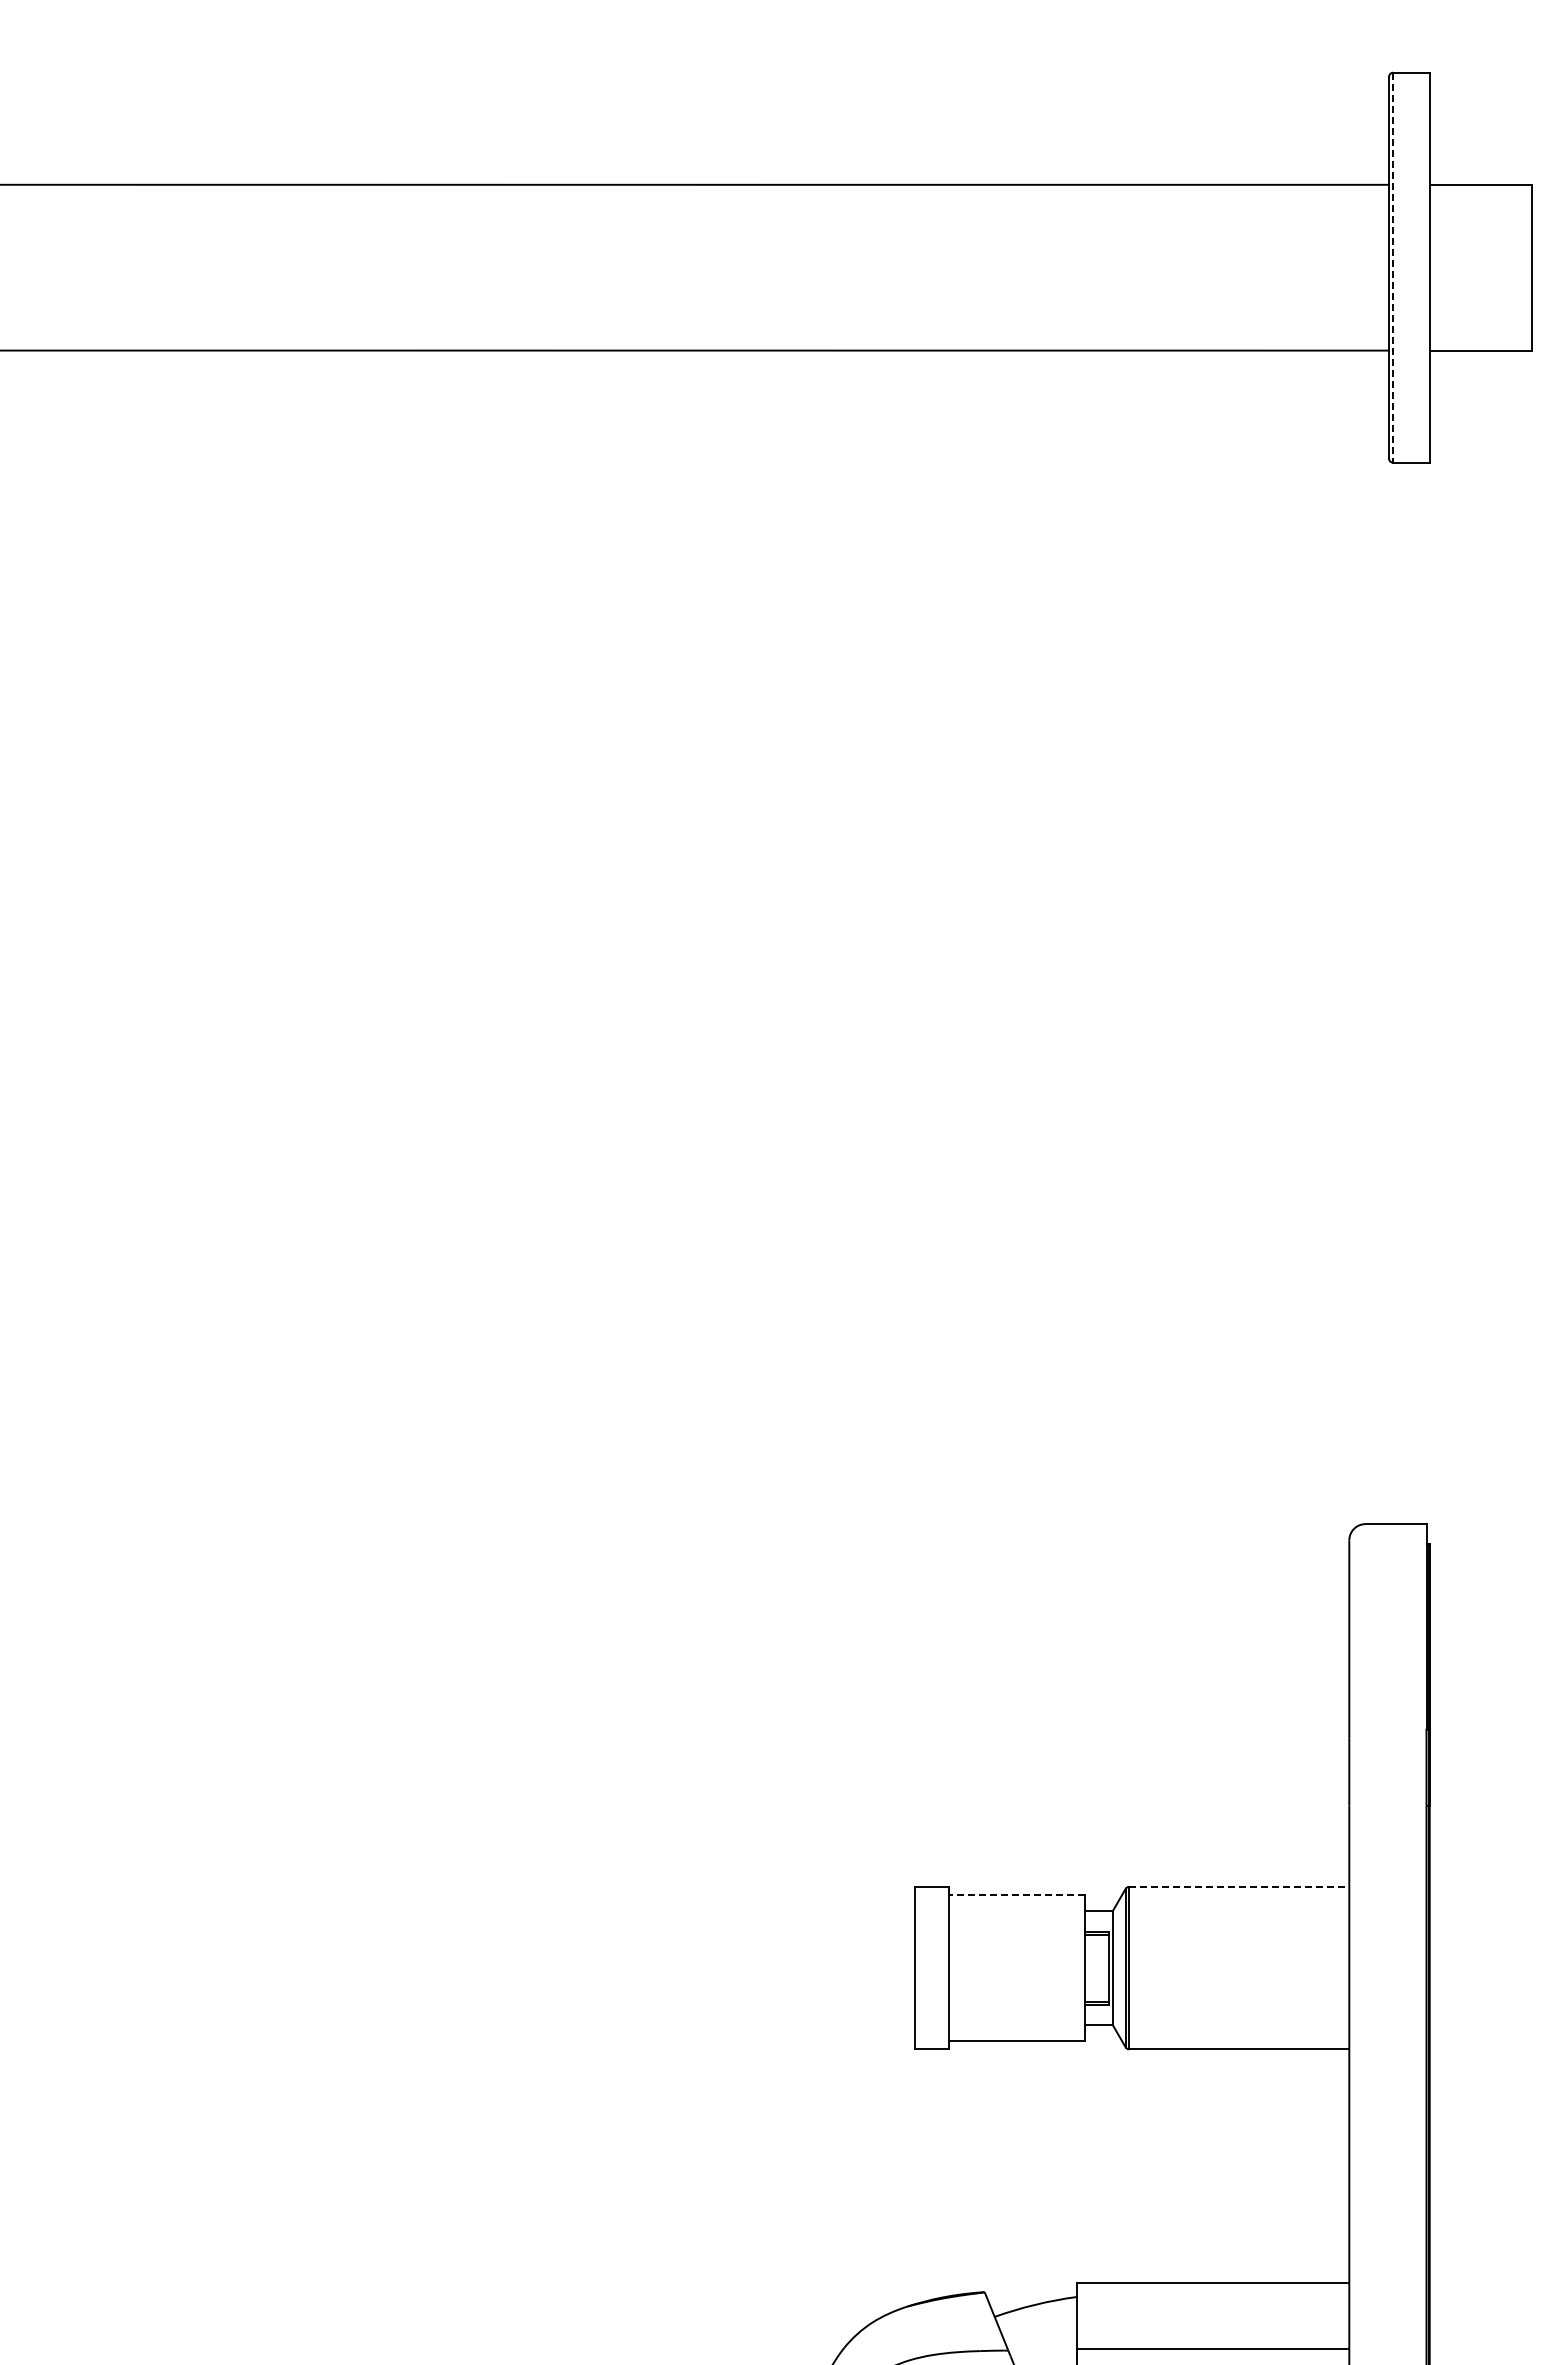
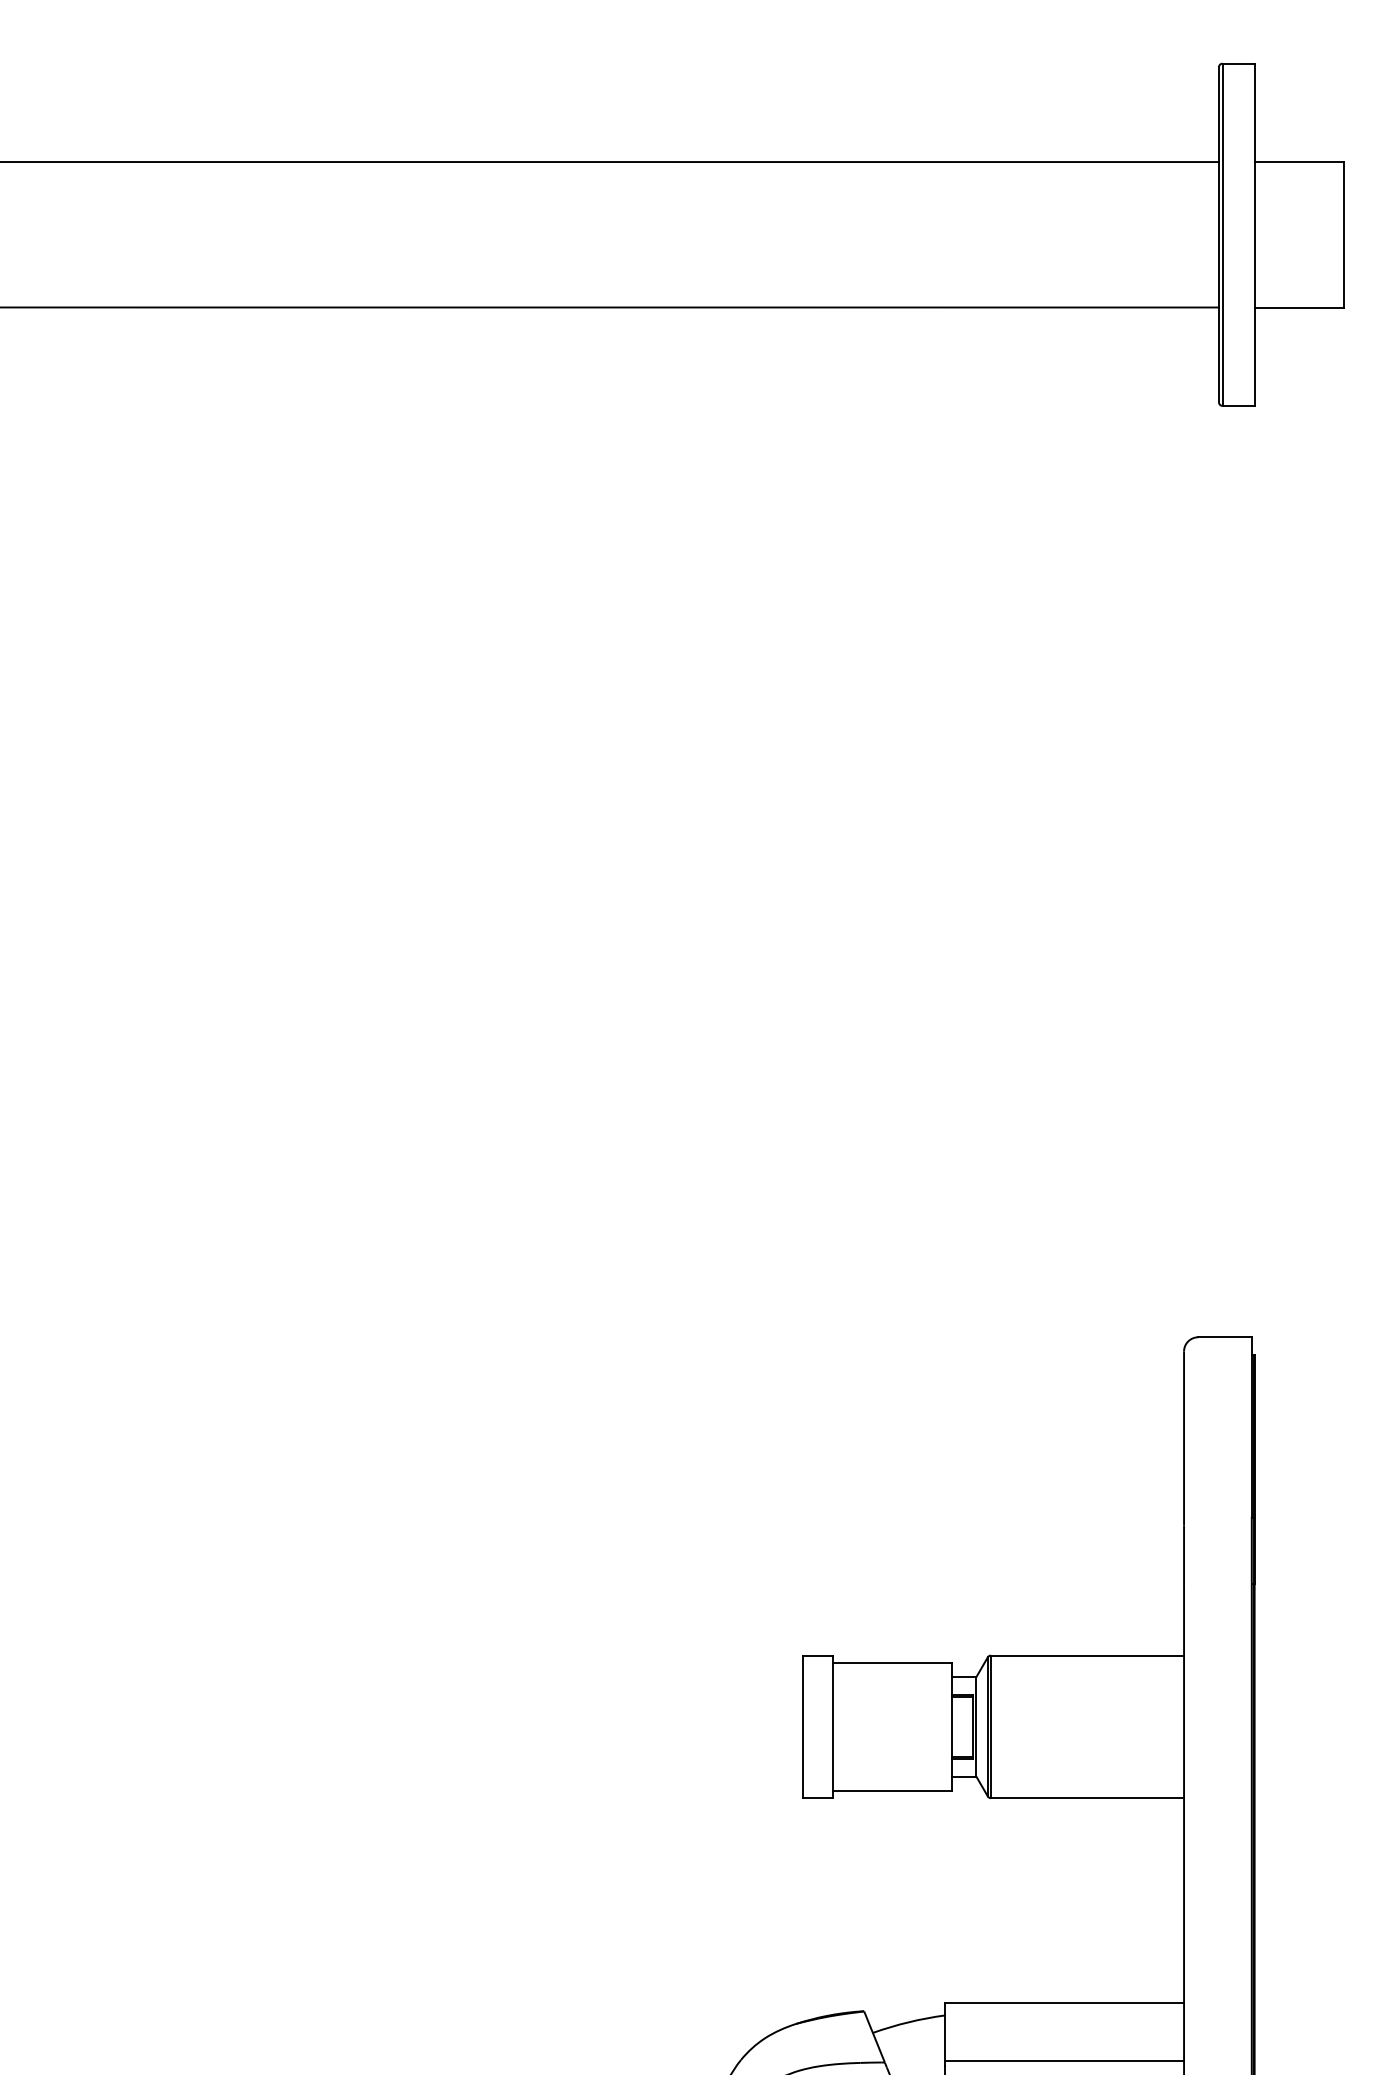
line: (1393, 268) -> (1222, 235), dashed -> solid
line: (1239, 1886) -> (1087, 1655), dashed -> solid
line: (1016, 1894) -> (892, 1662), dashed -> solid

